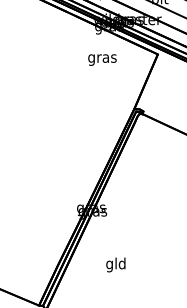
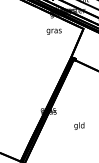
text: (116, 263) -> (79, 125), moved

